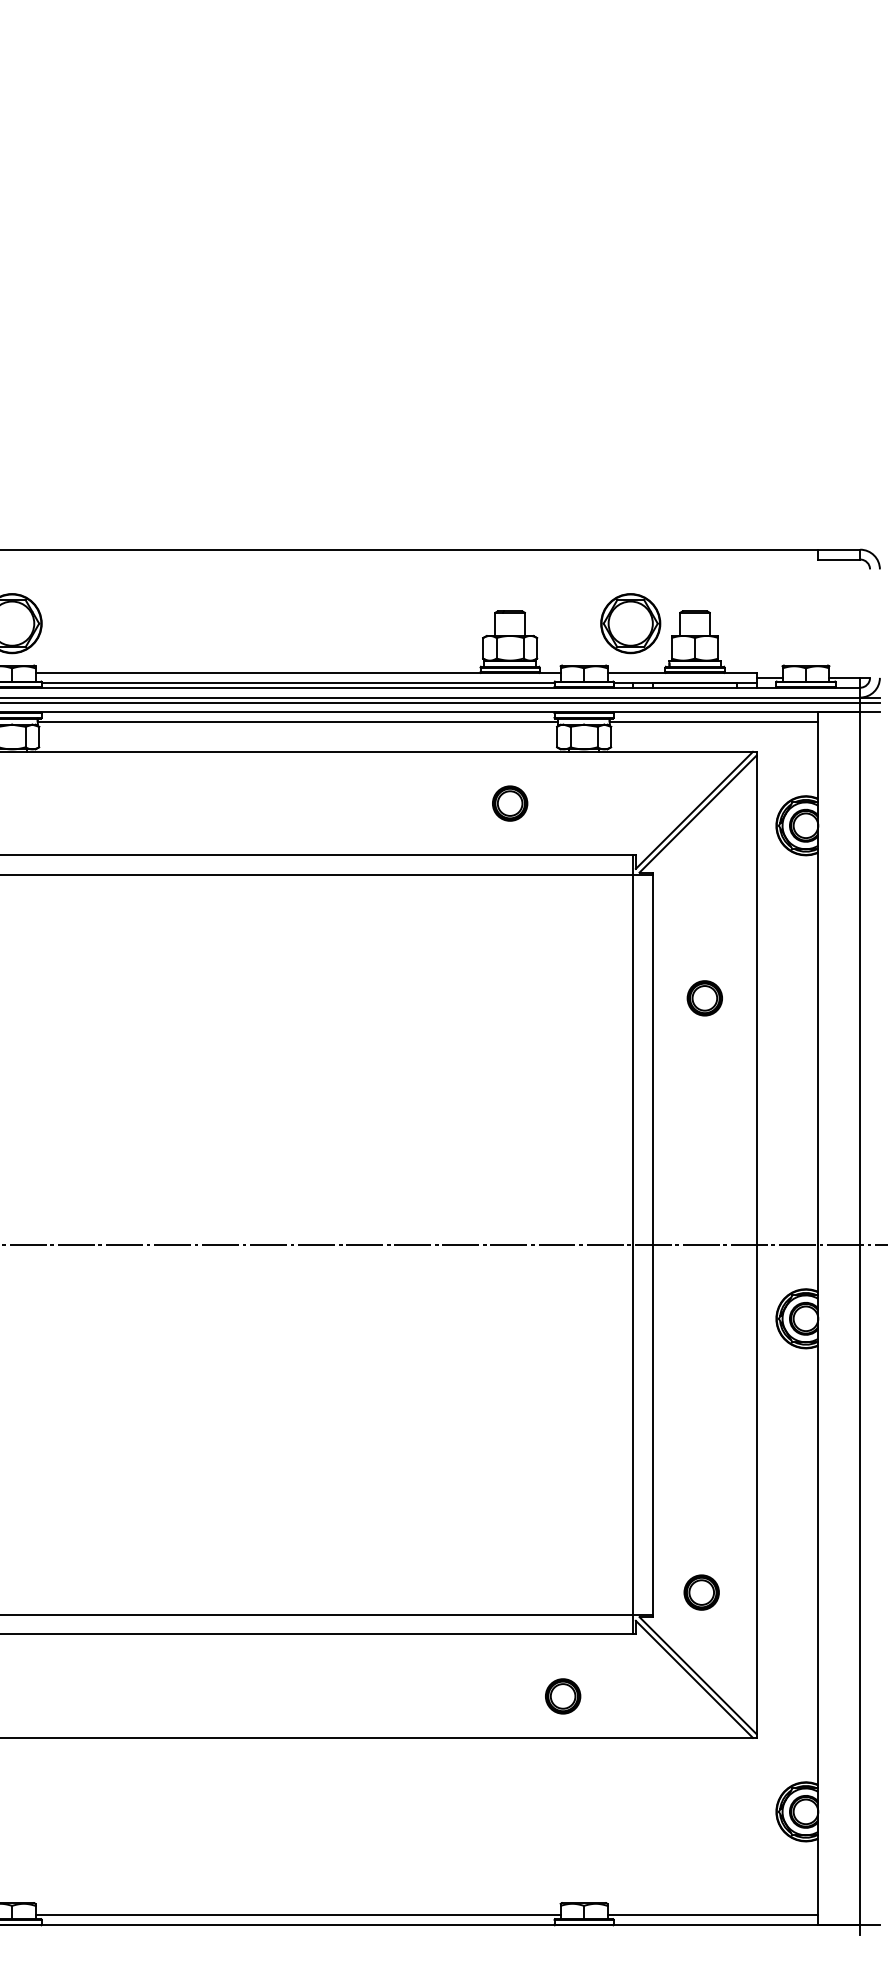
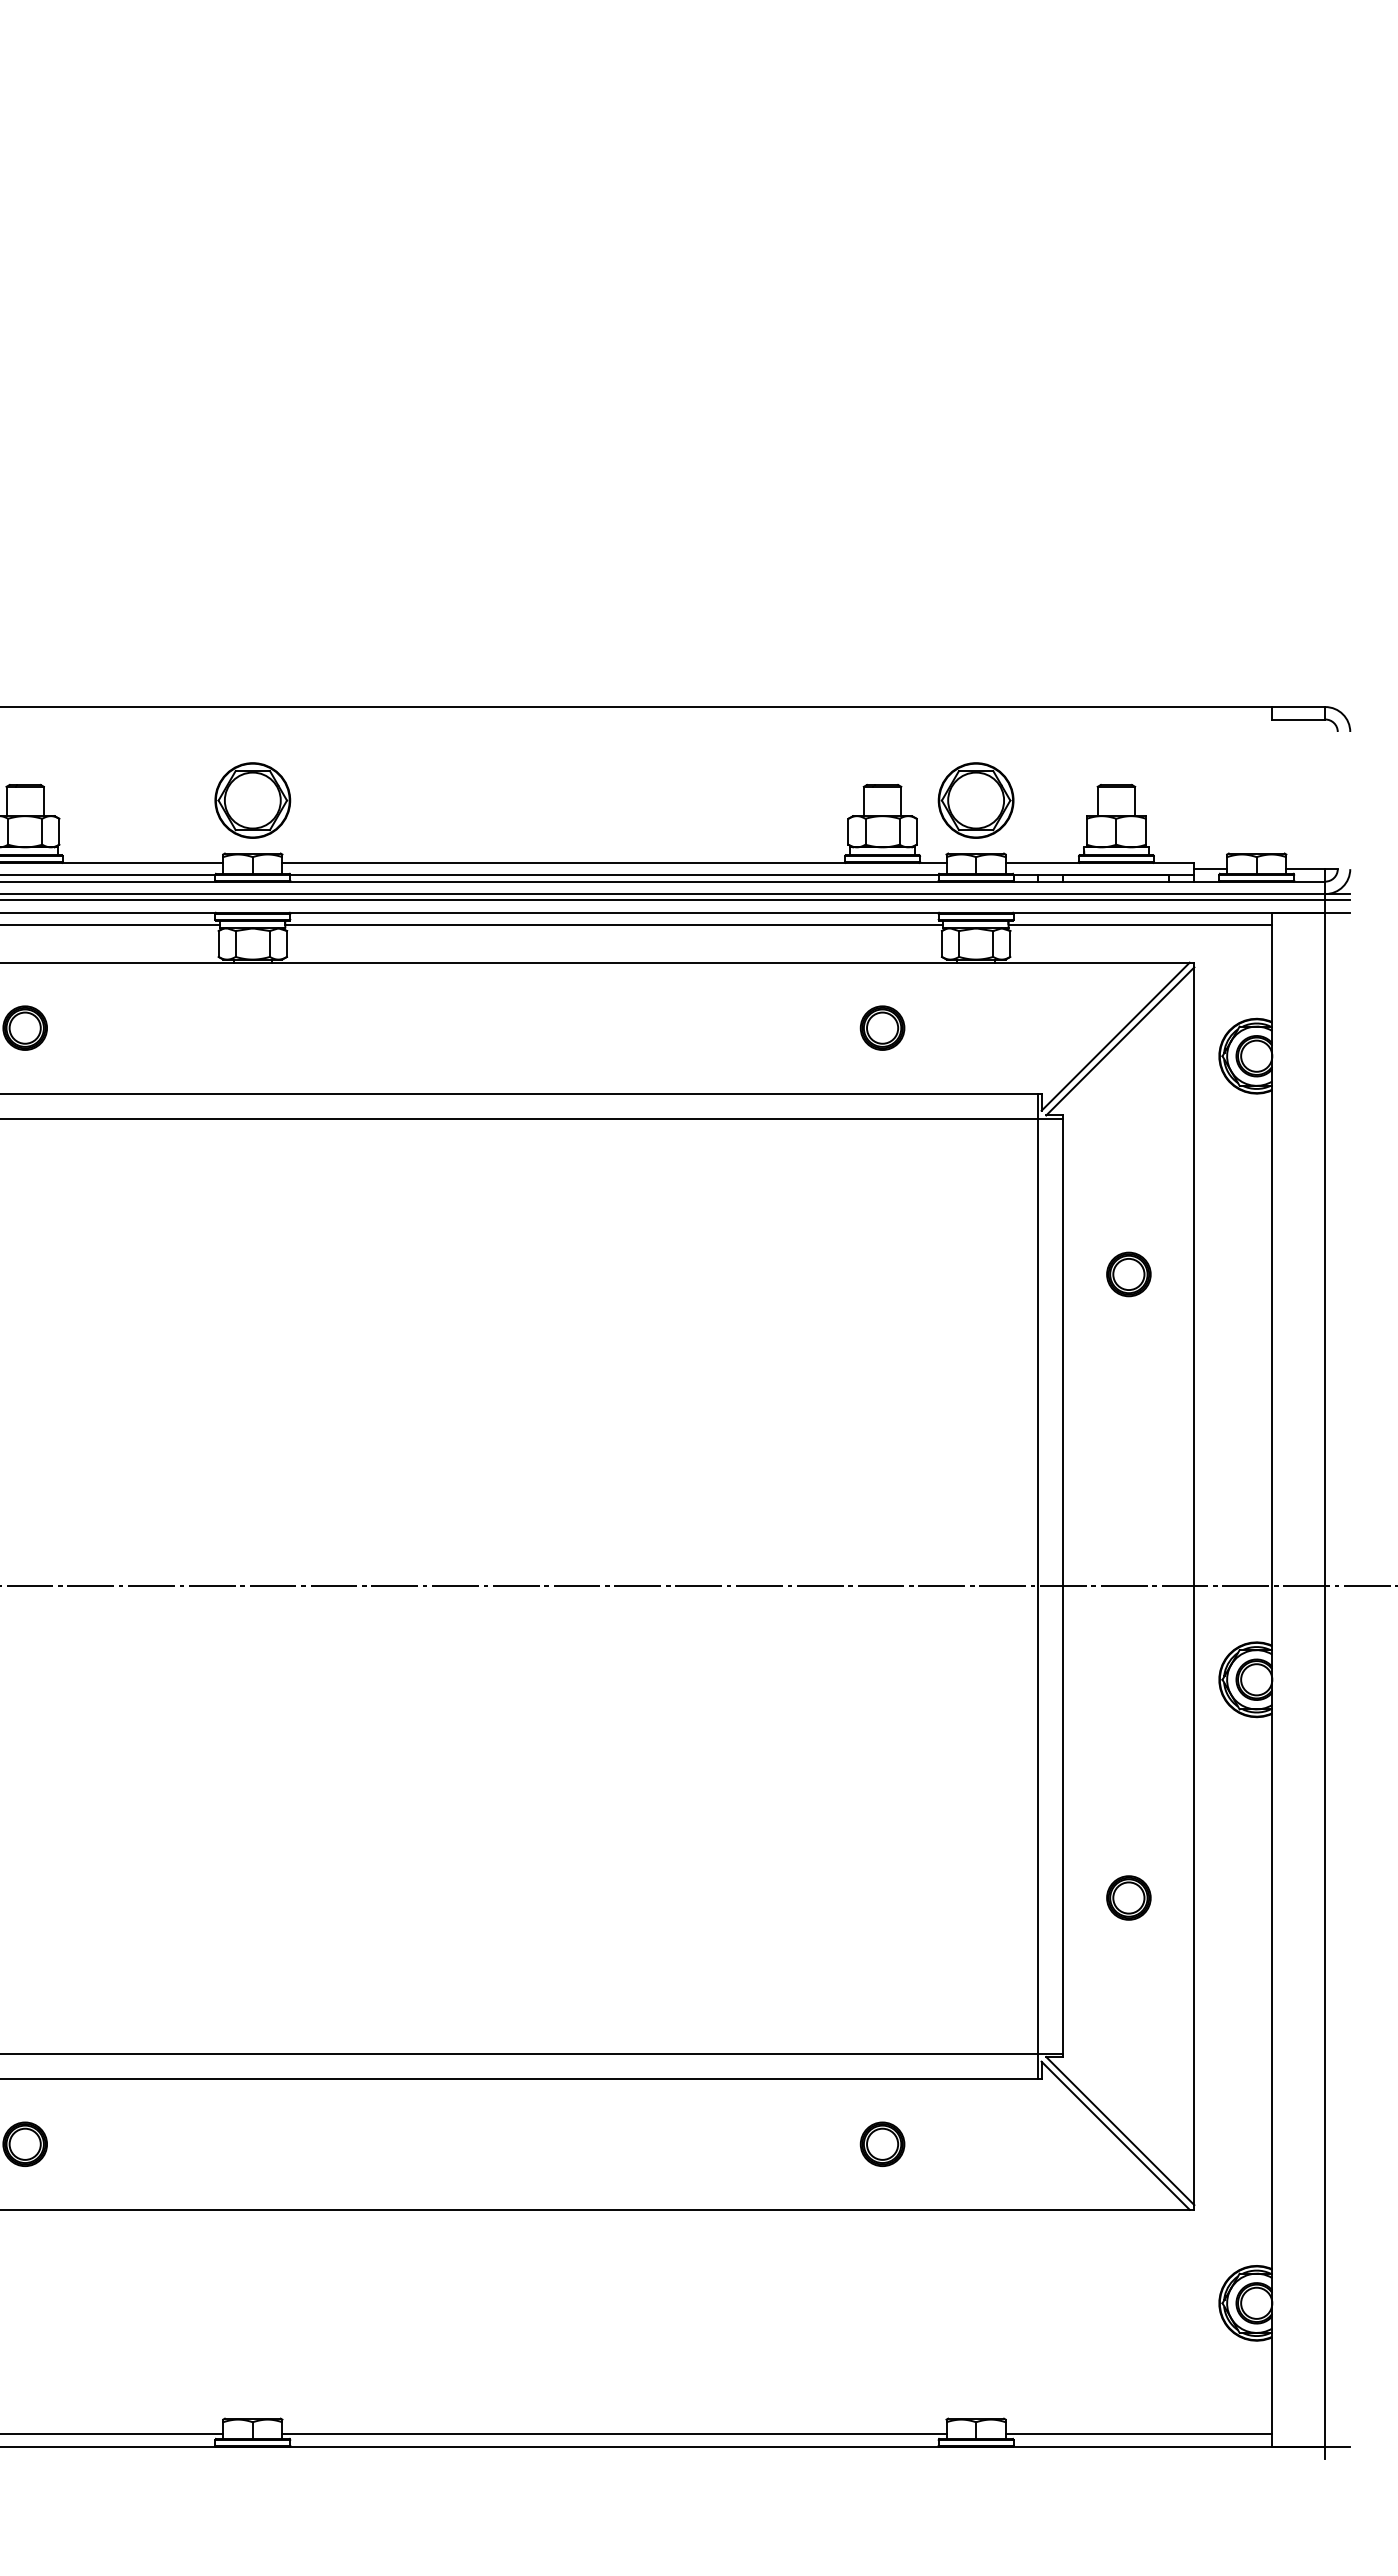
part: (630, 623) -> (975, 800), moved
part: (701, 1592) -> (1128, 1897), moved
part: (563, 1695) -> (882, 2143), moved

